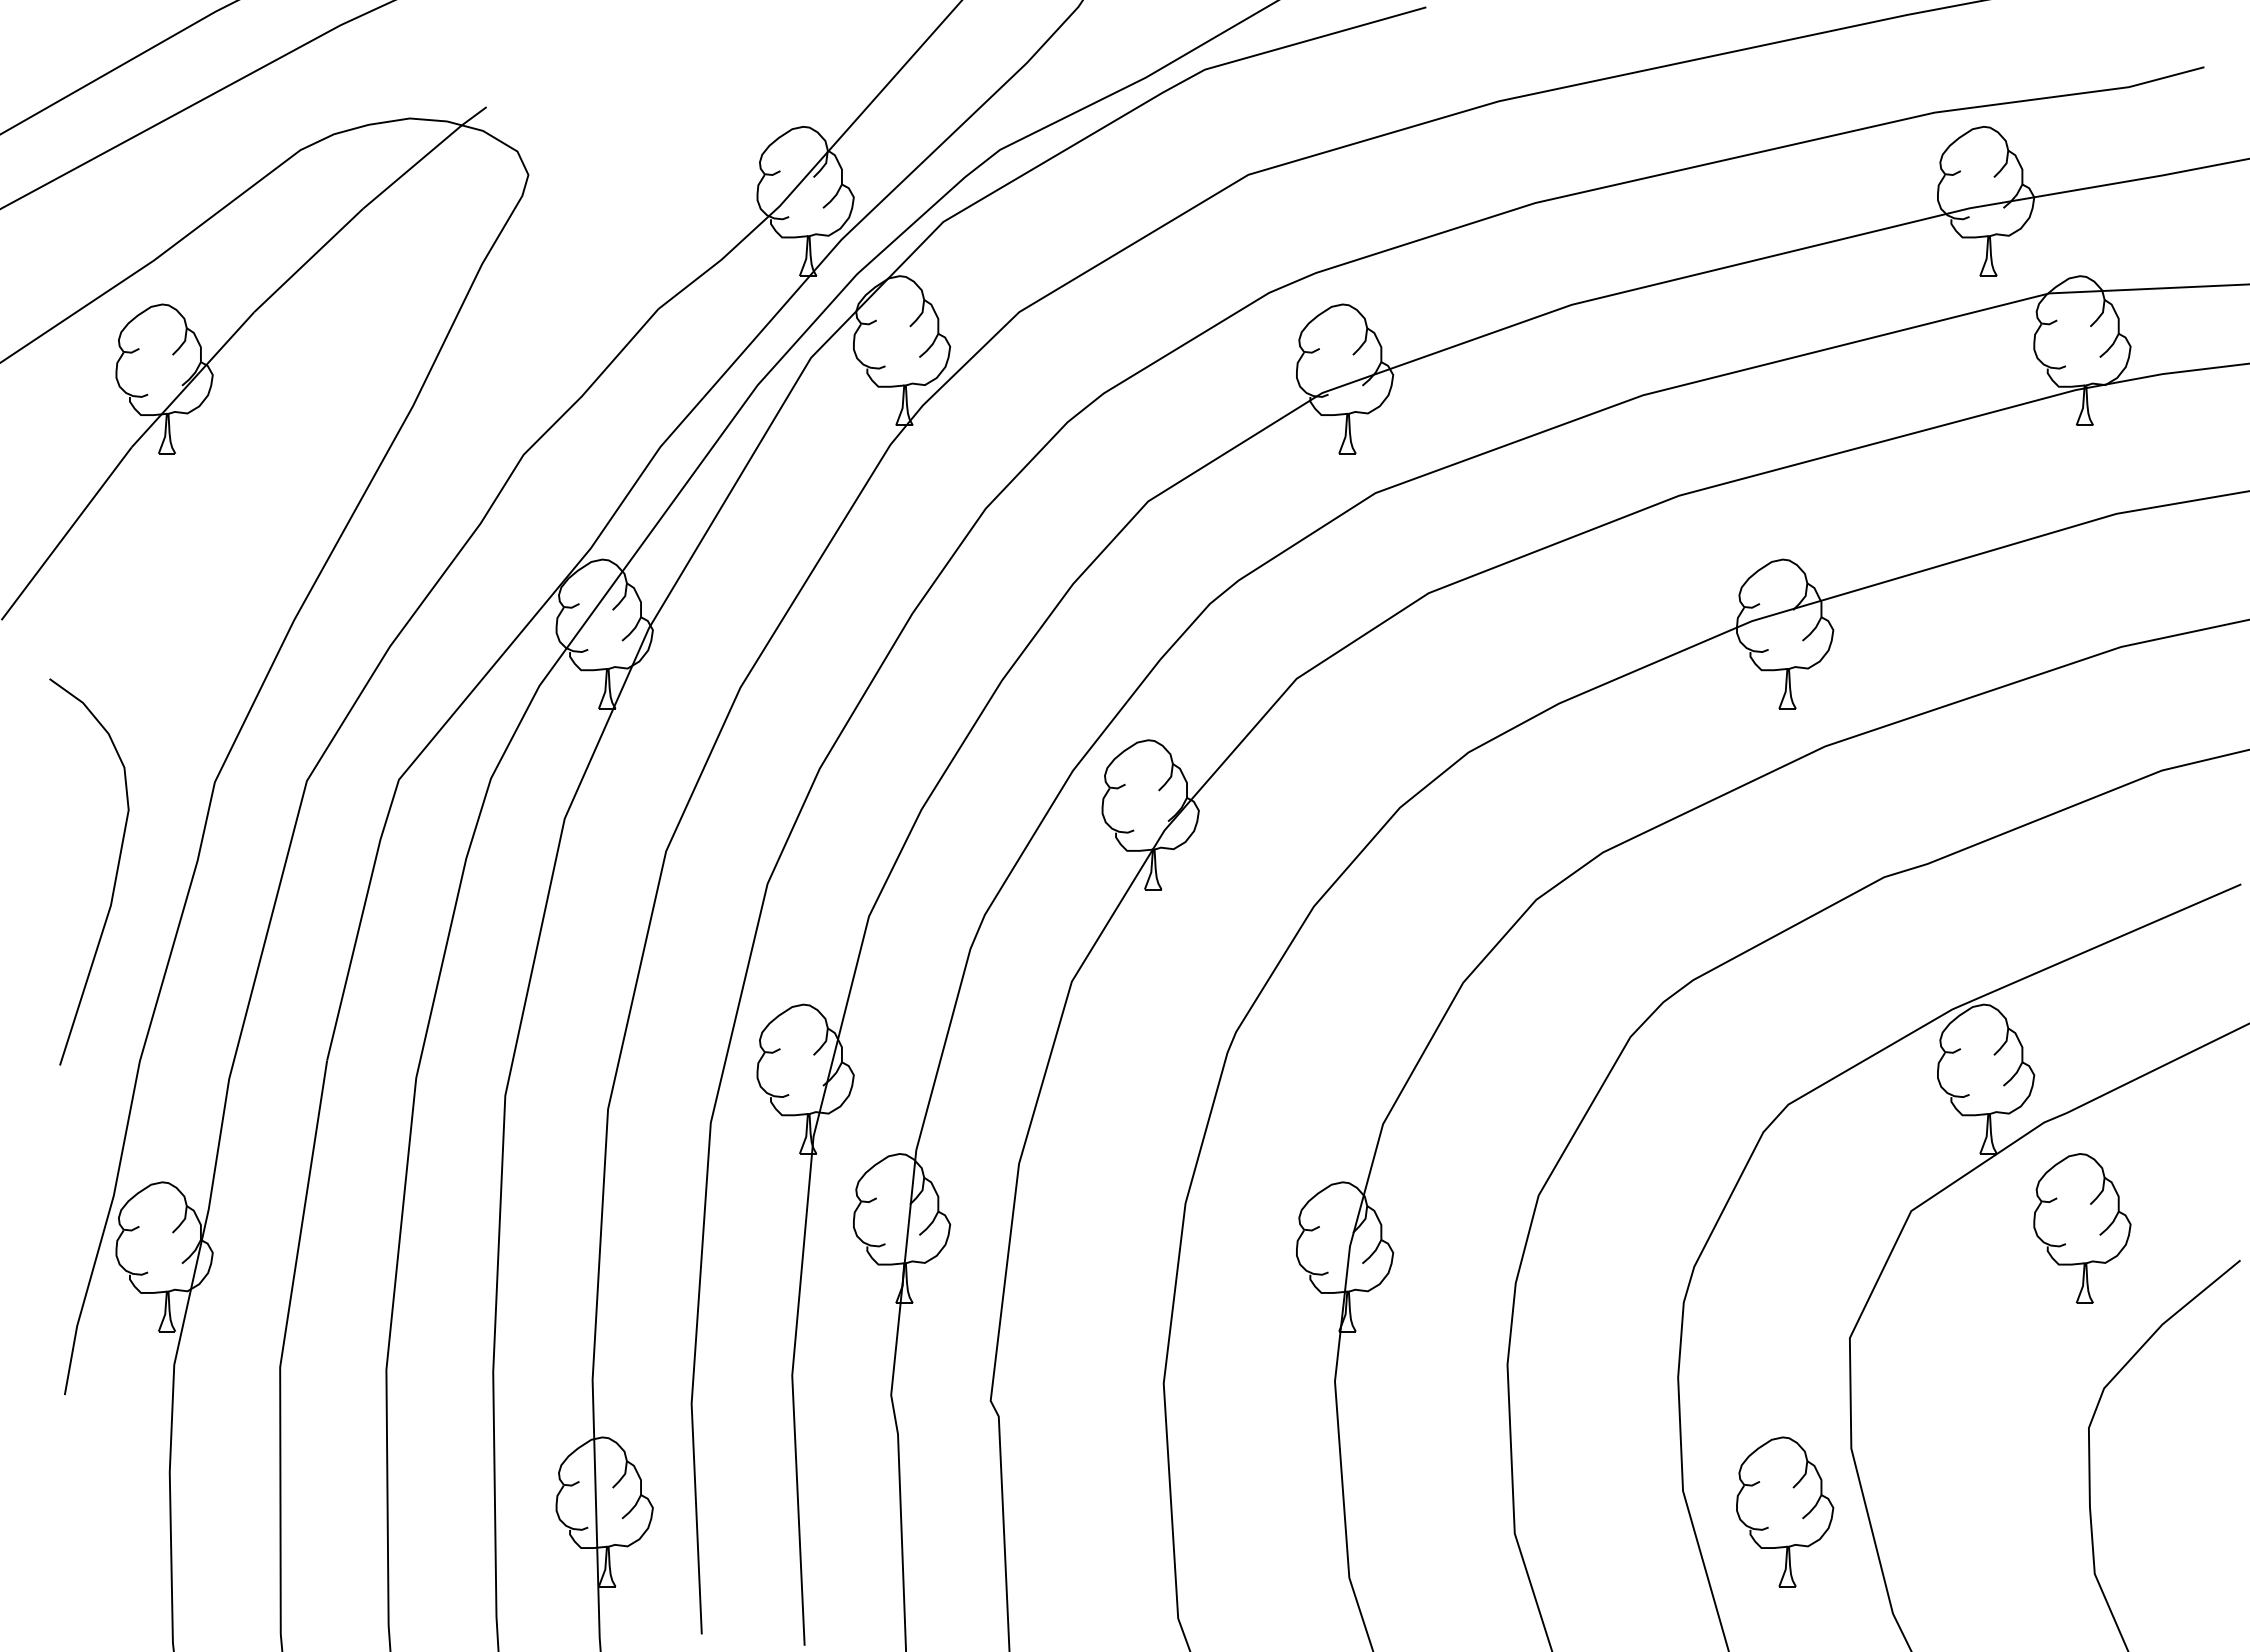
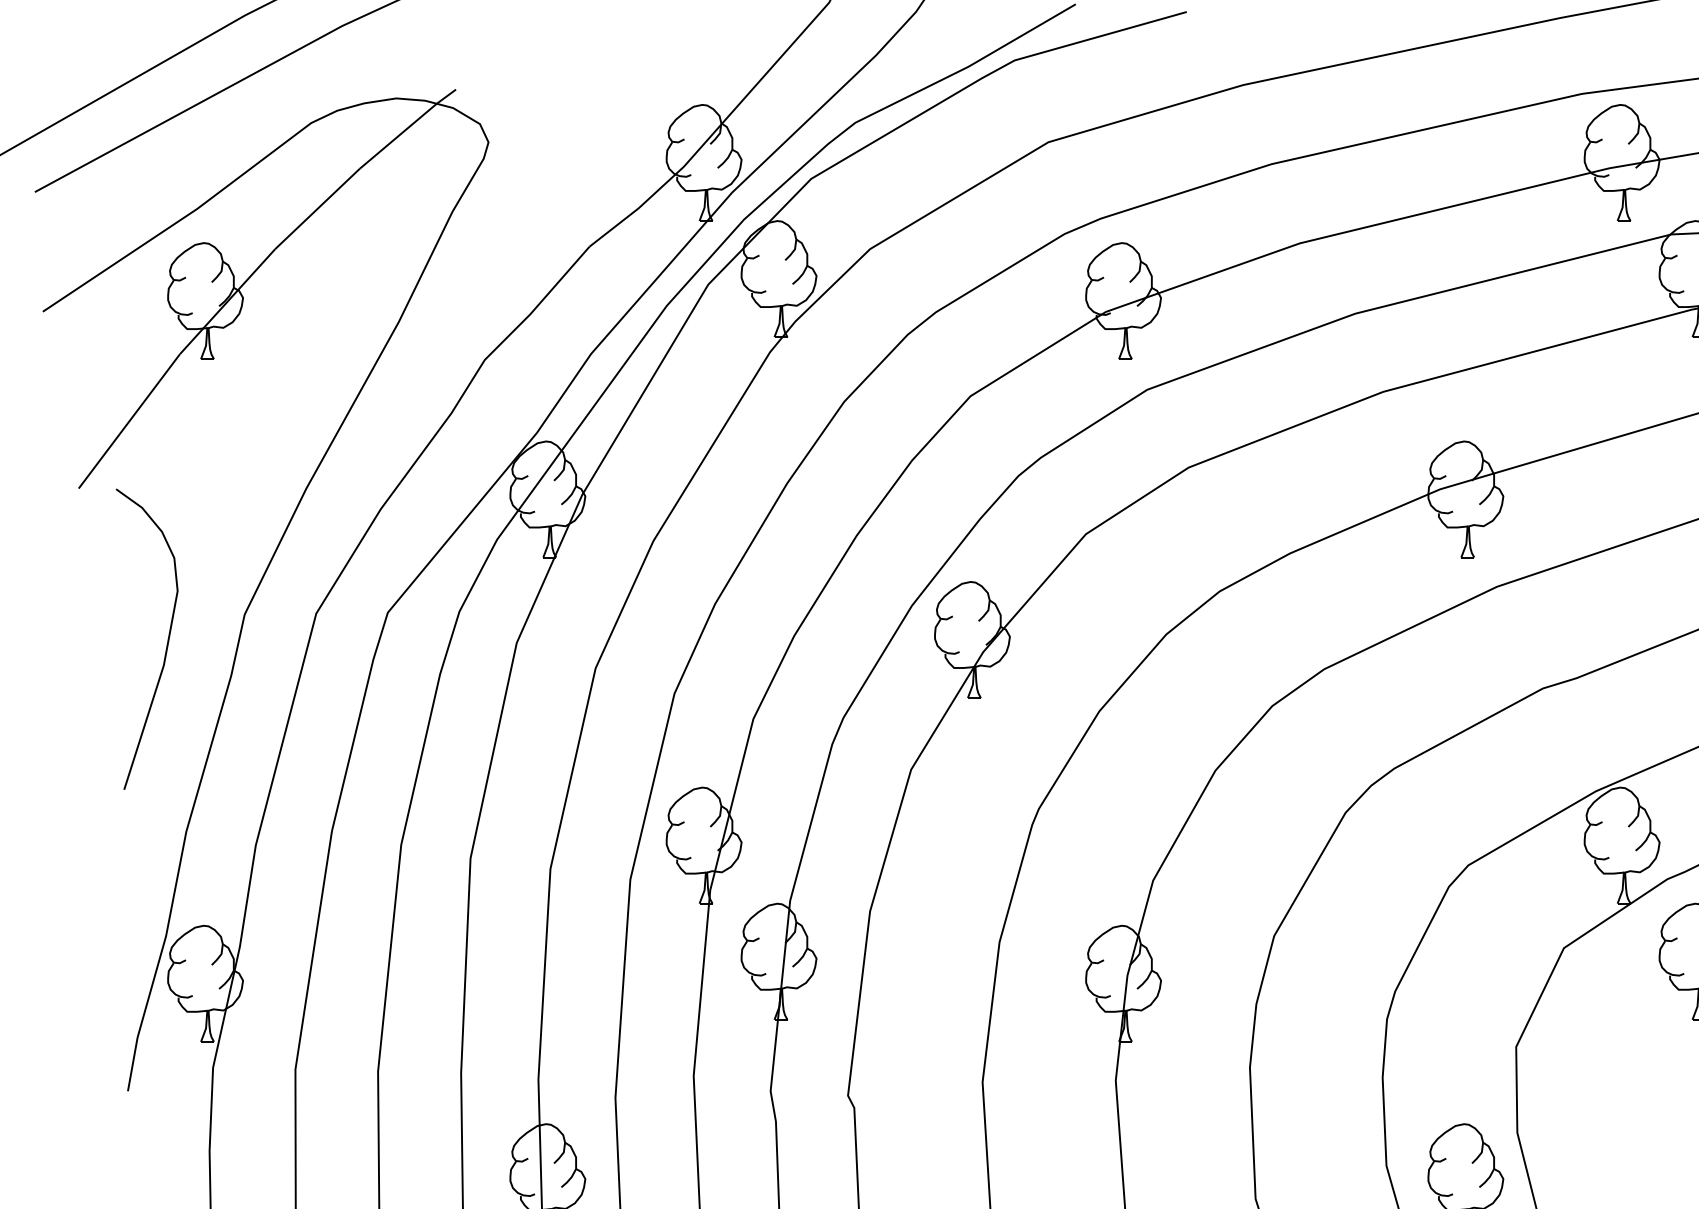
curve: (115, 874) -> (167, 641), moved

